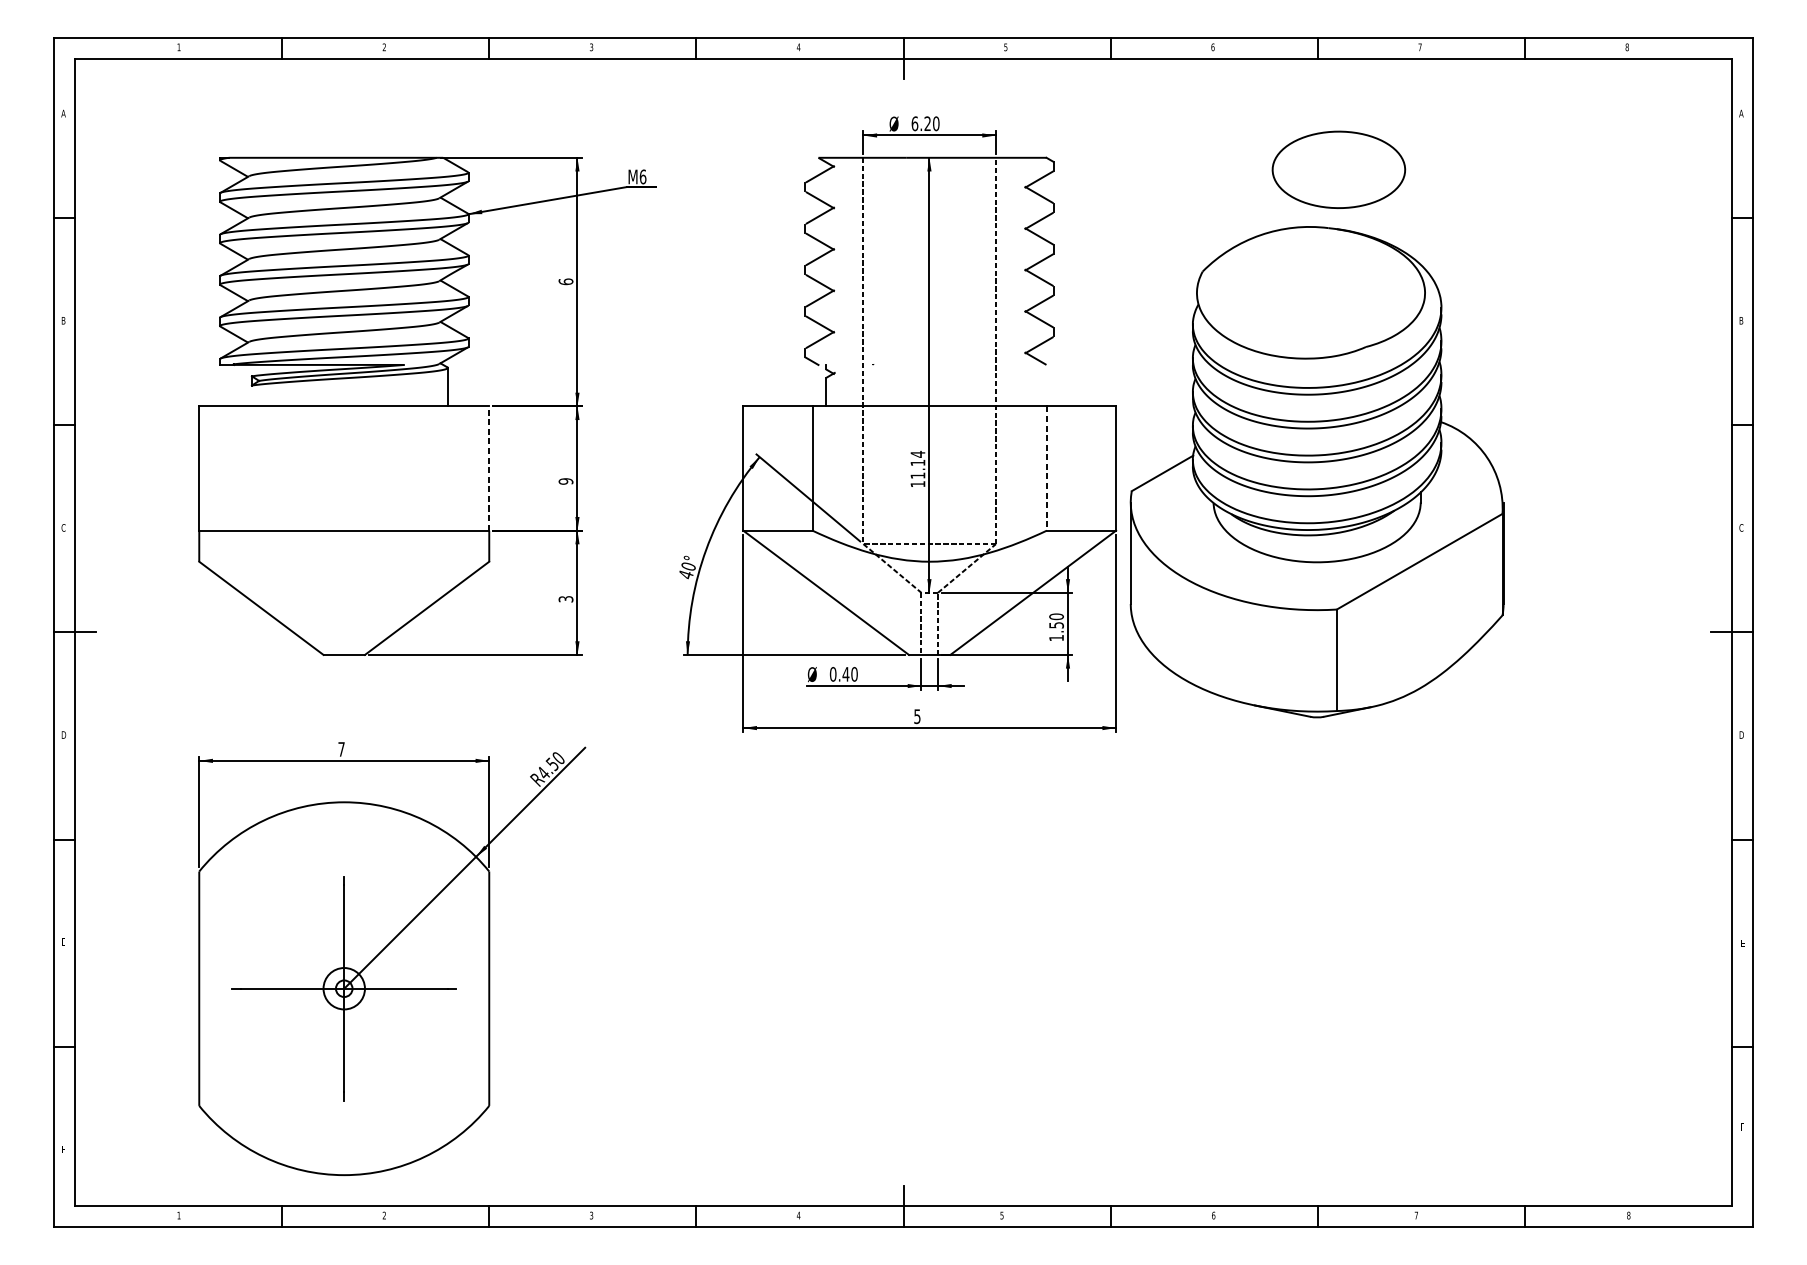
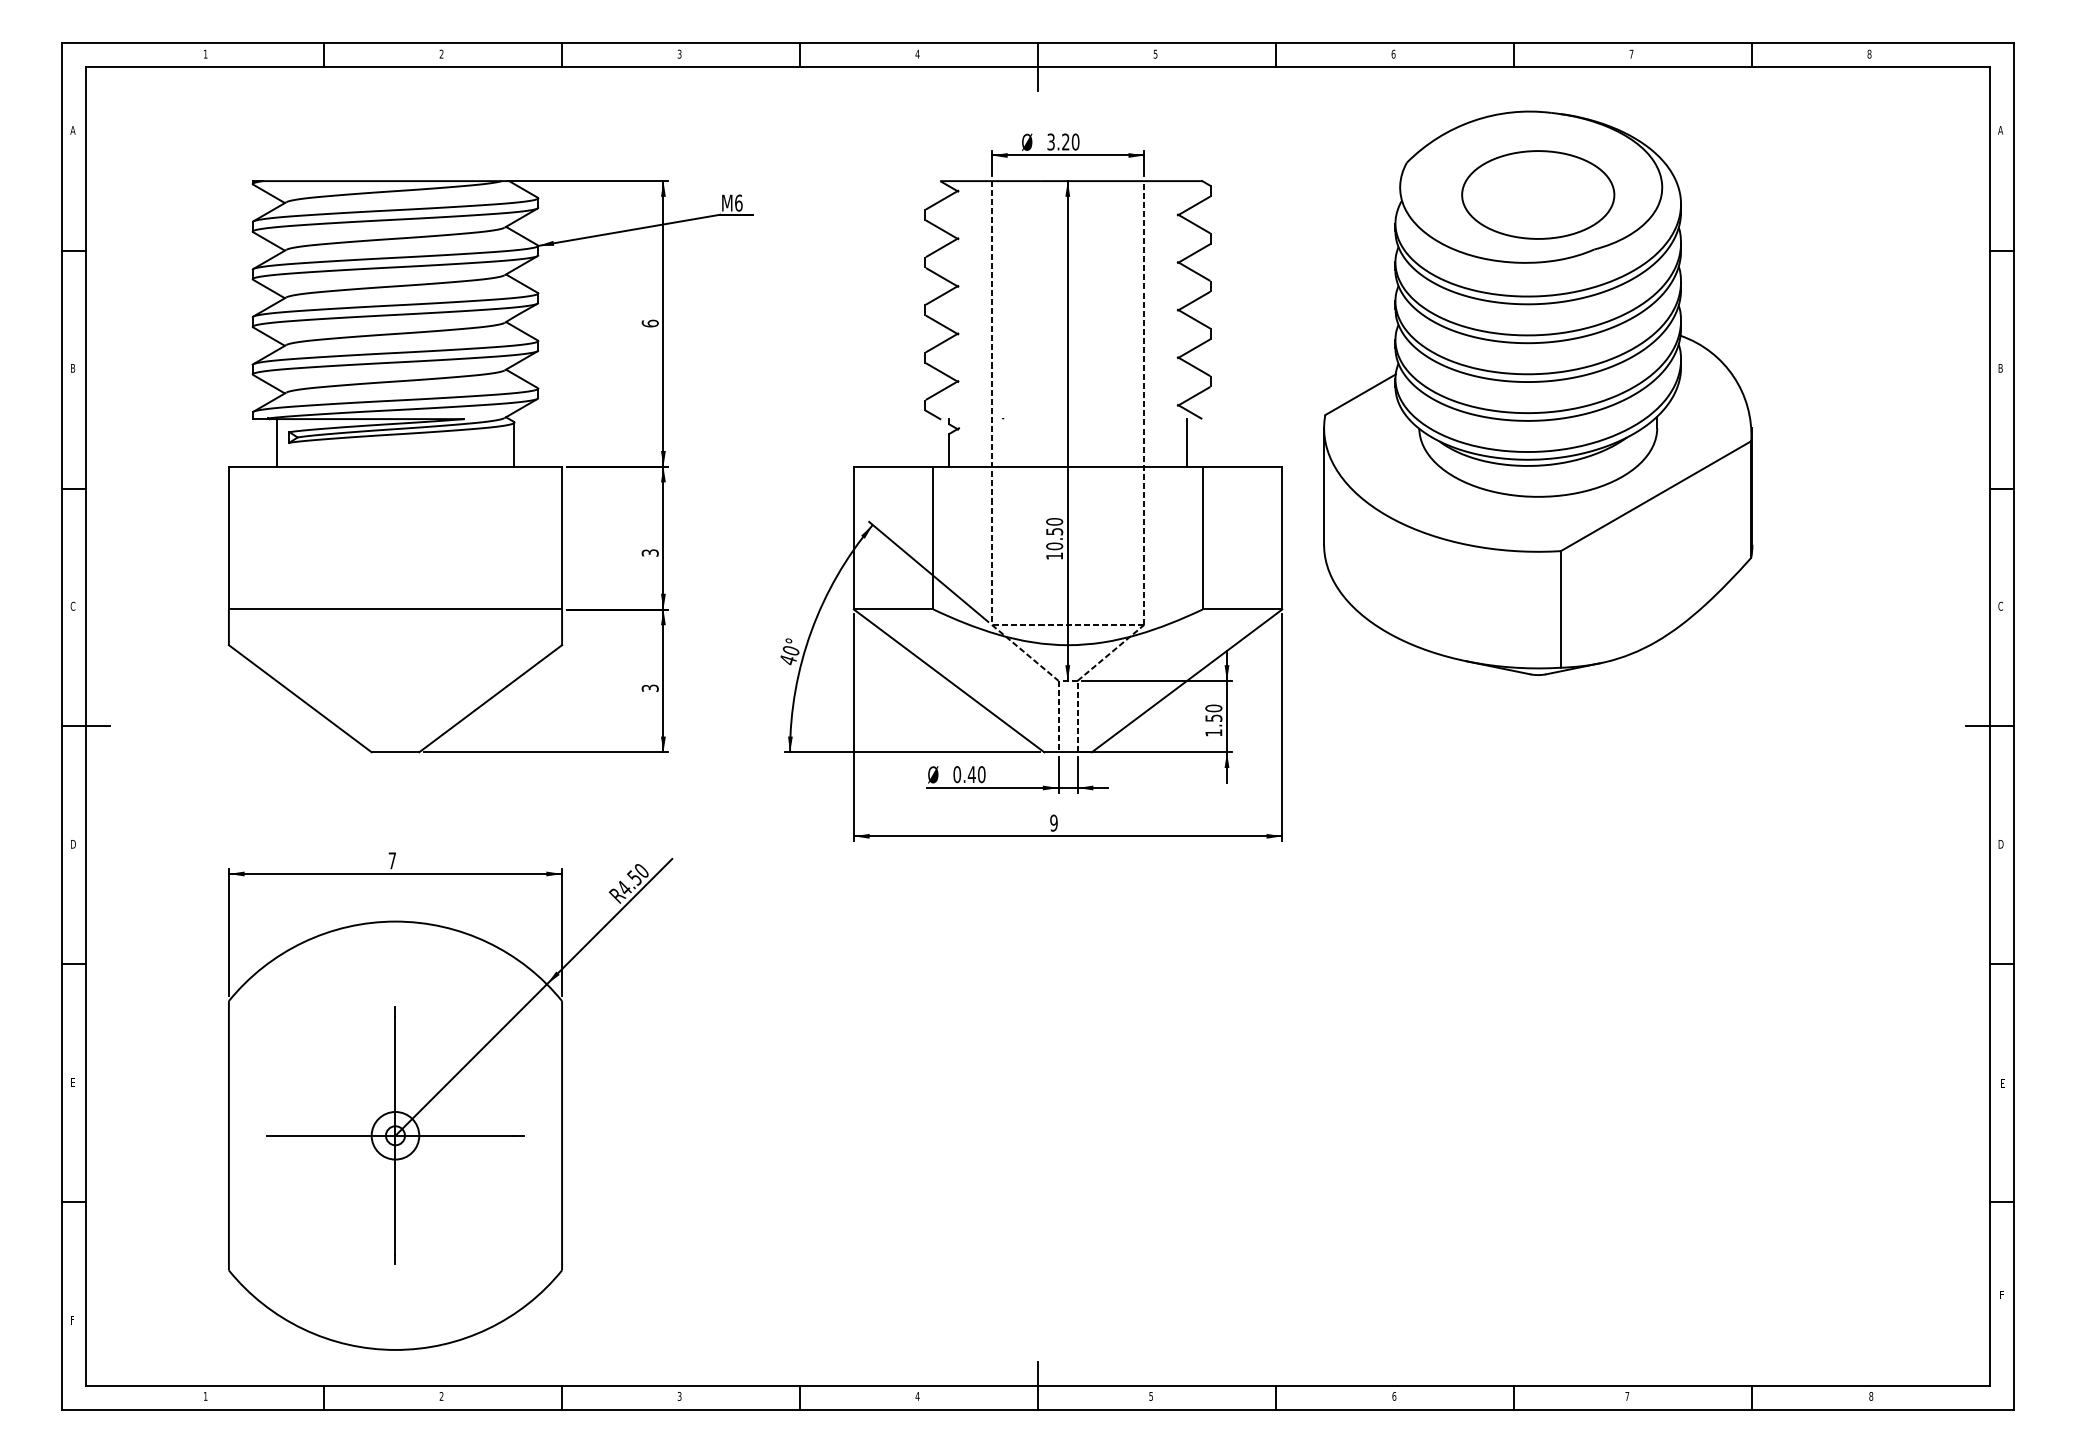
text: (915, 123) -> (1051, 141), 6.20 -> 3.20
line: (240, 385) -> (276, 442), added
line: (1033, 385) -> (1187, 442), added
text: (917, 464) -> (1054, 533), 11.14 -> 10.50
line: (489, 467) -> (562, 537), dashed -> solid
line: (1046, 468) -> (1202, 538), dashed -> solid
part: (1317, 471) -> (1538, 392), moved
text: (565, 481) -> (649, 552), 9 -> 3
text: (916, 716) -> (1053, 822), 5 -> 9

